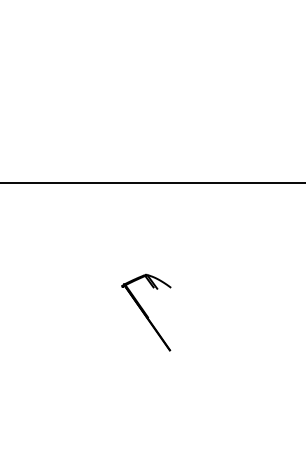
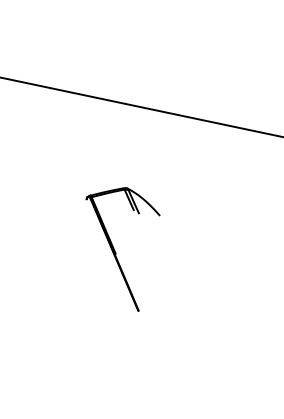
part: (146, 312) -> (114, 245), size x1.43

